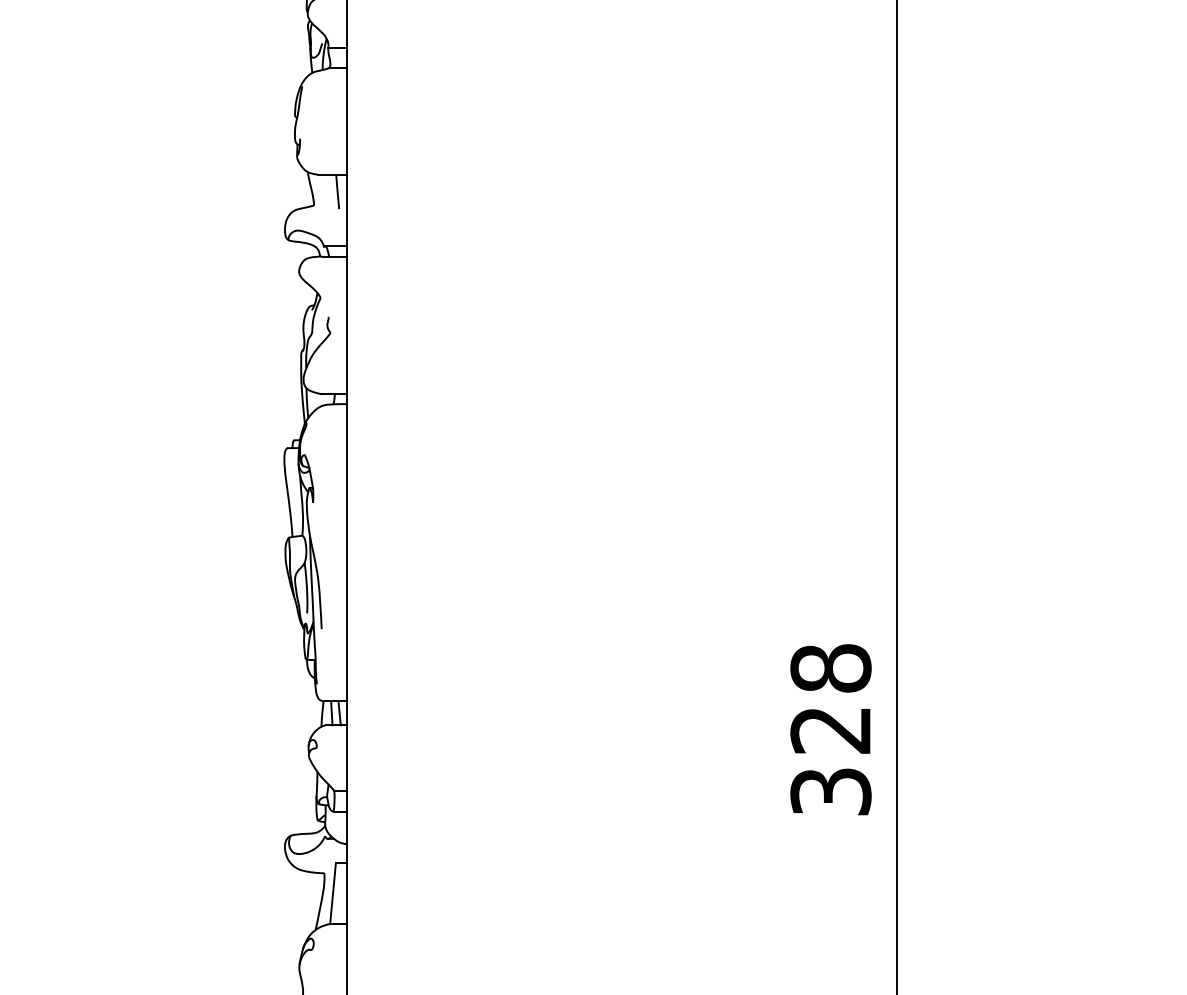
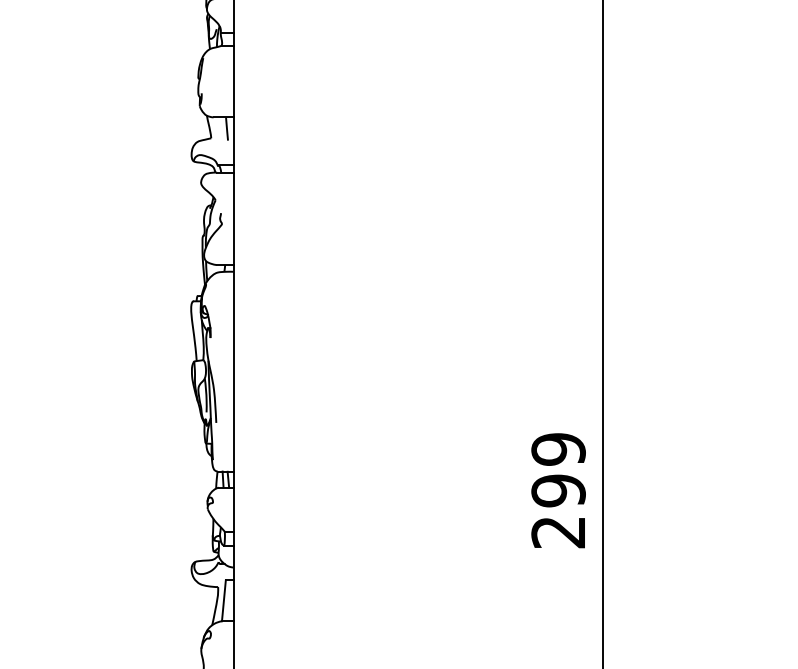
text: (830, 729) -> (558, 490), 328 -> 299

